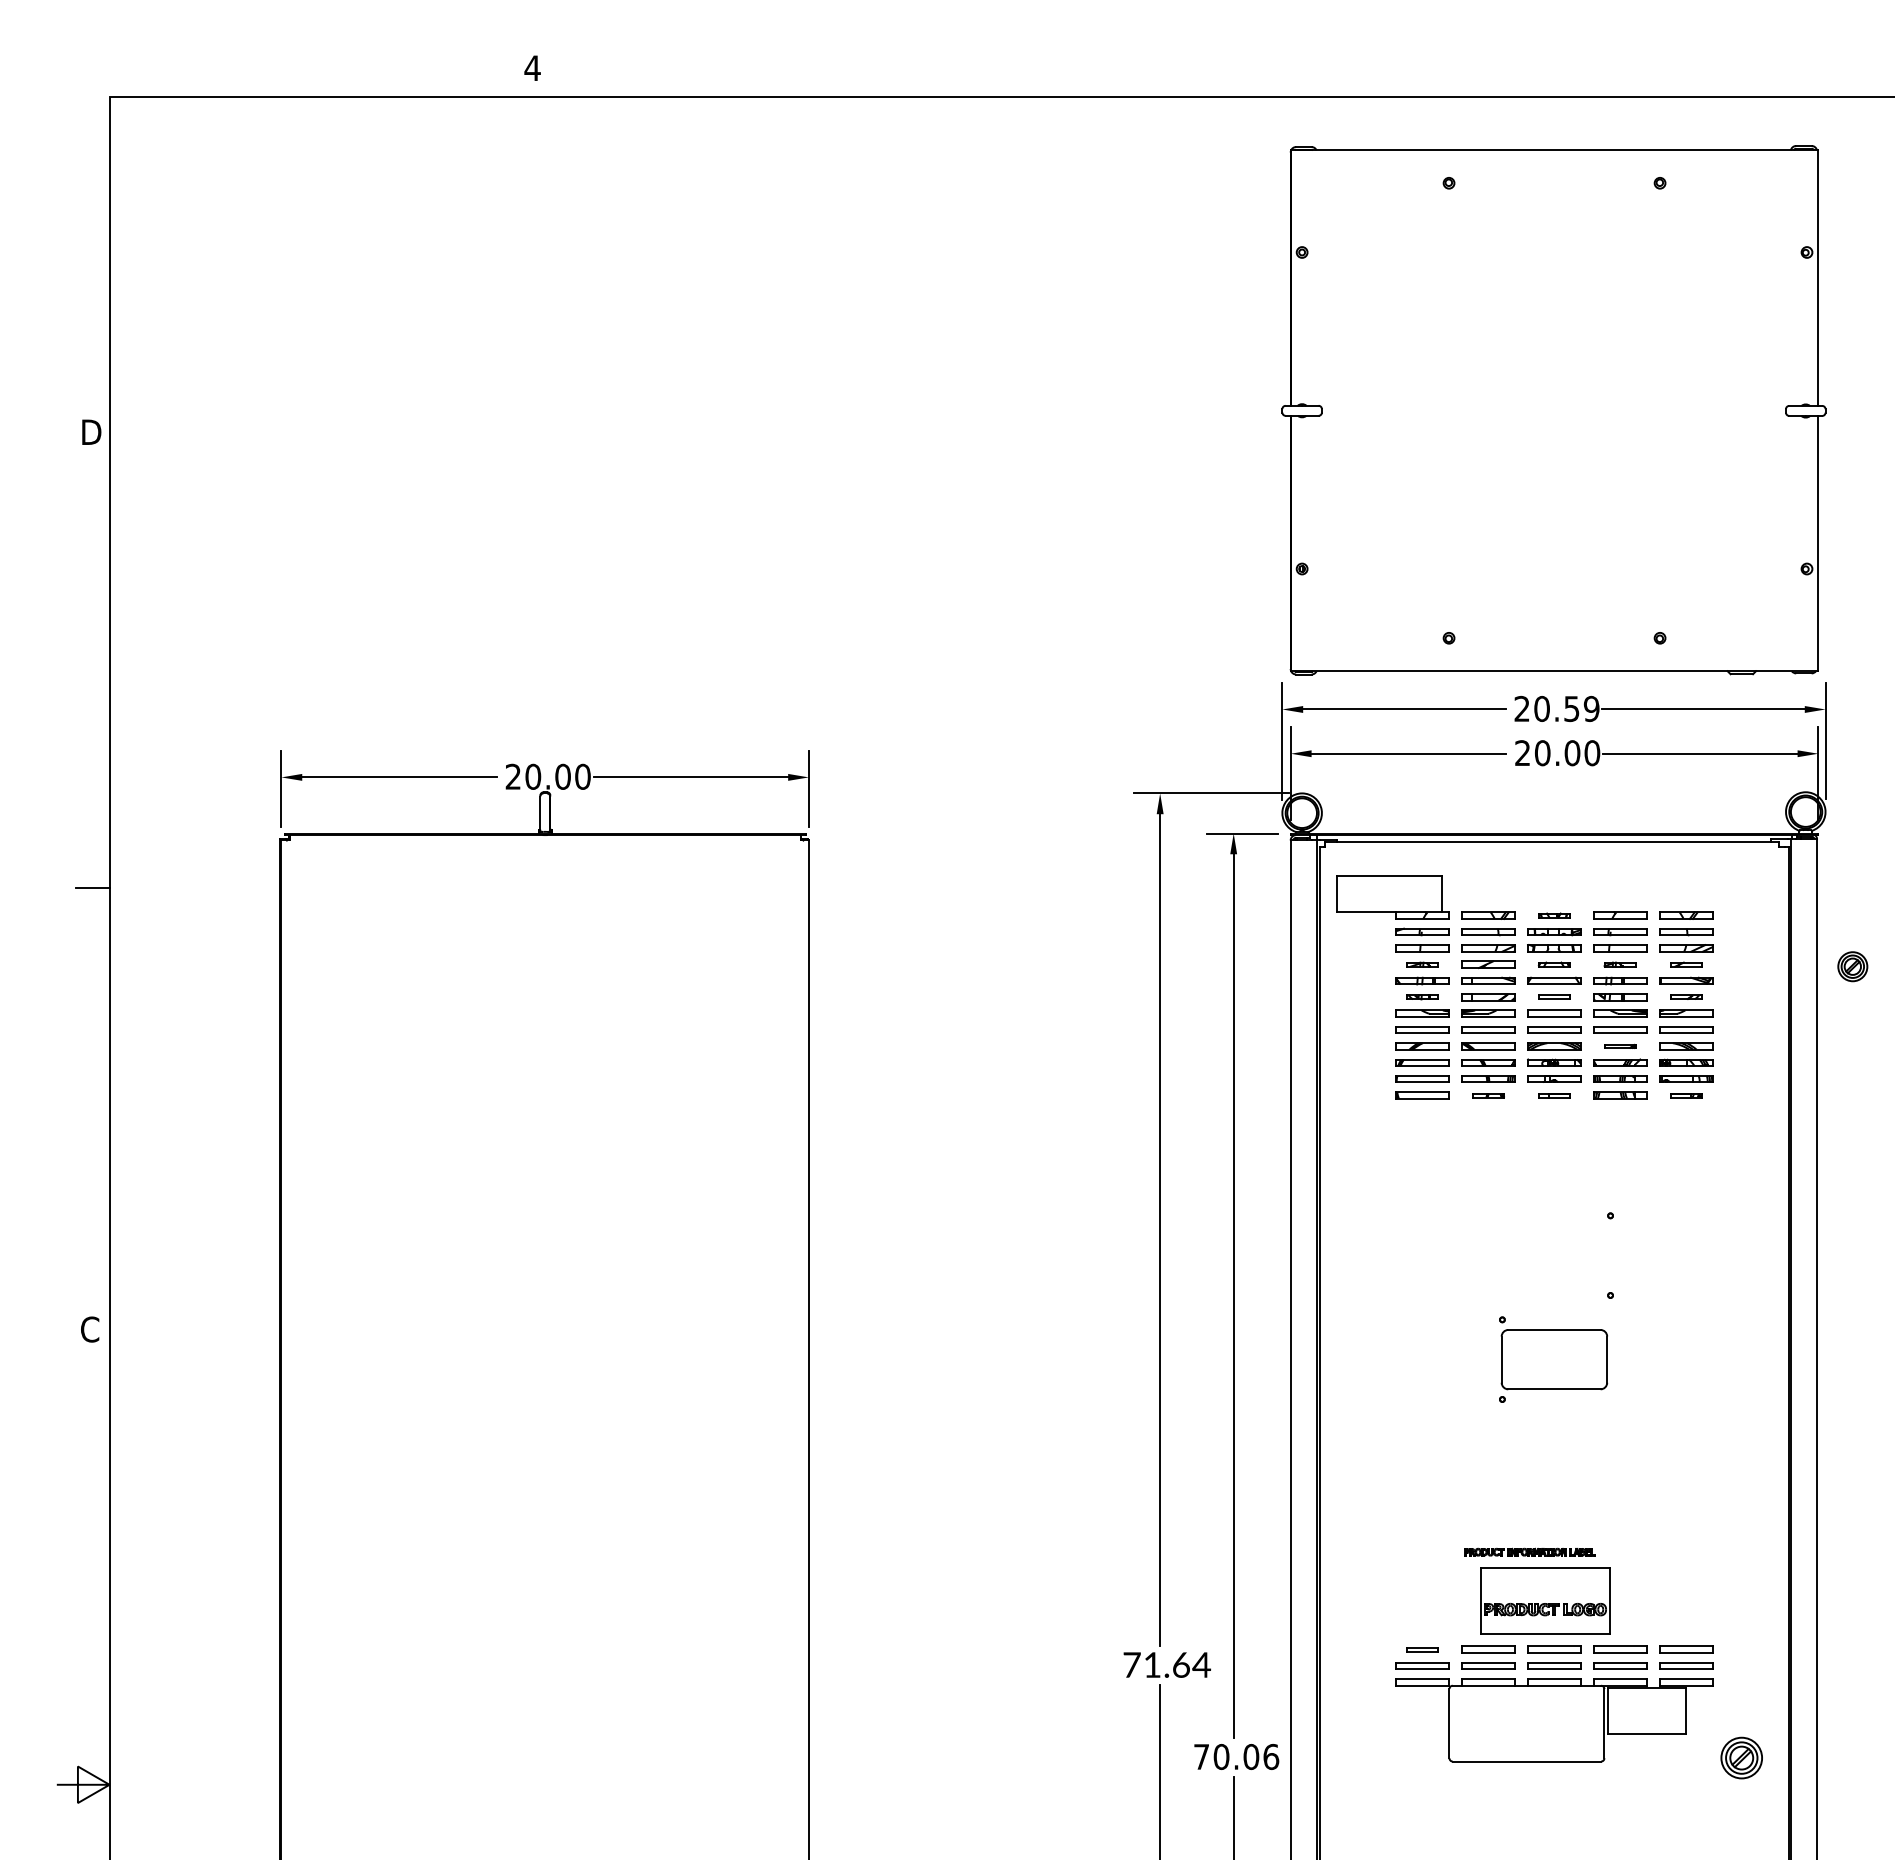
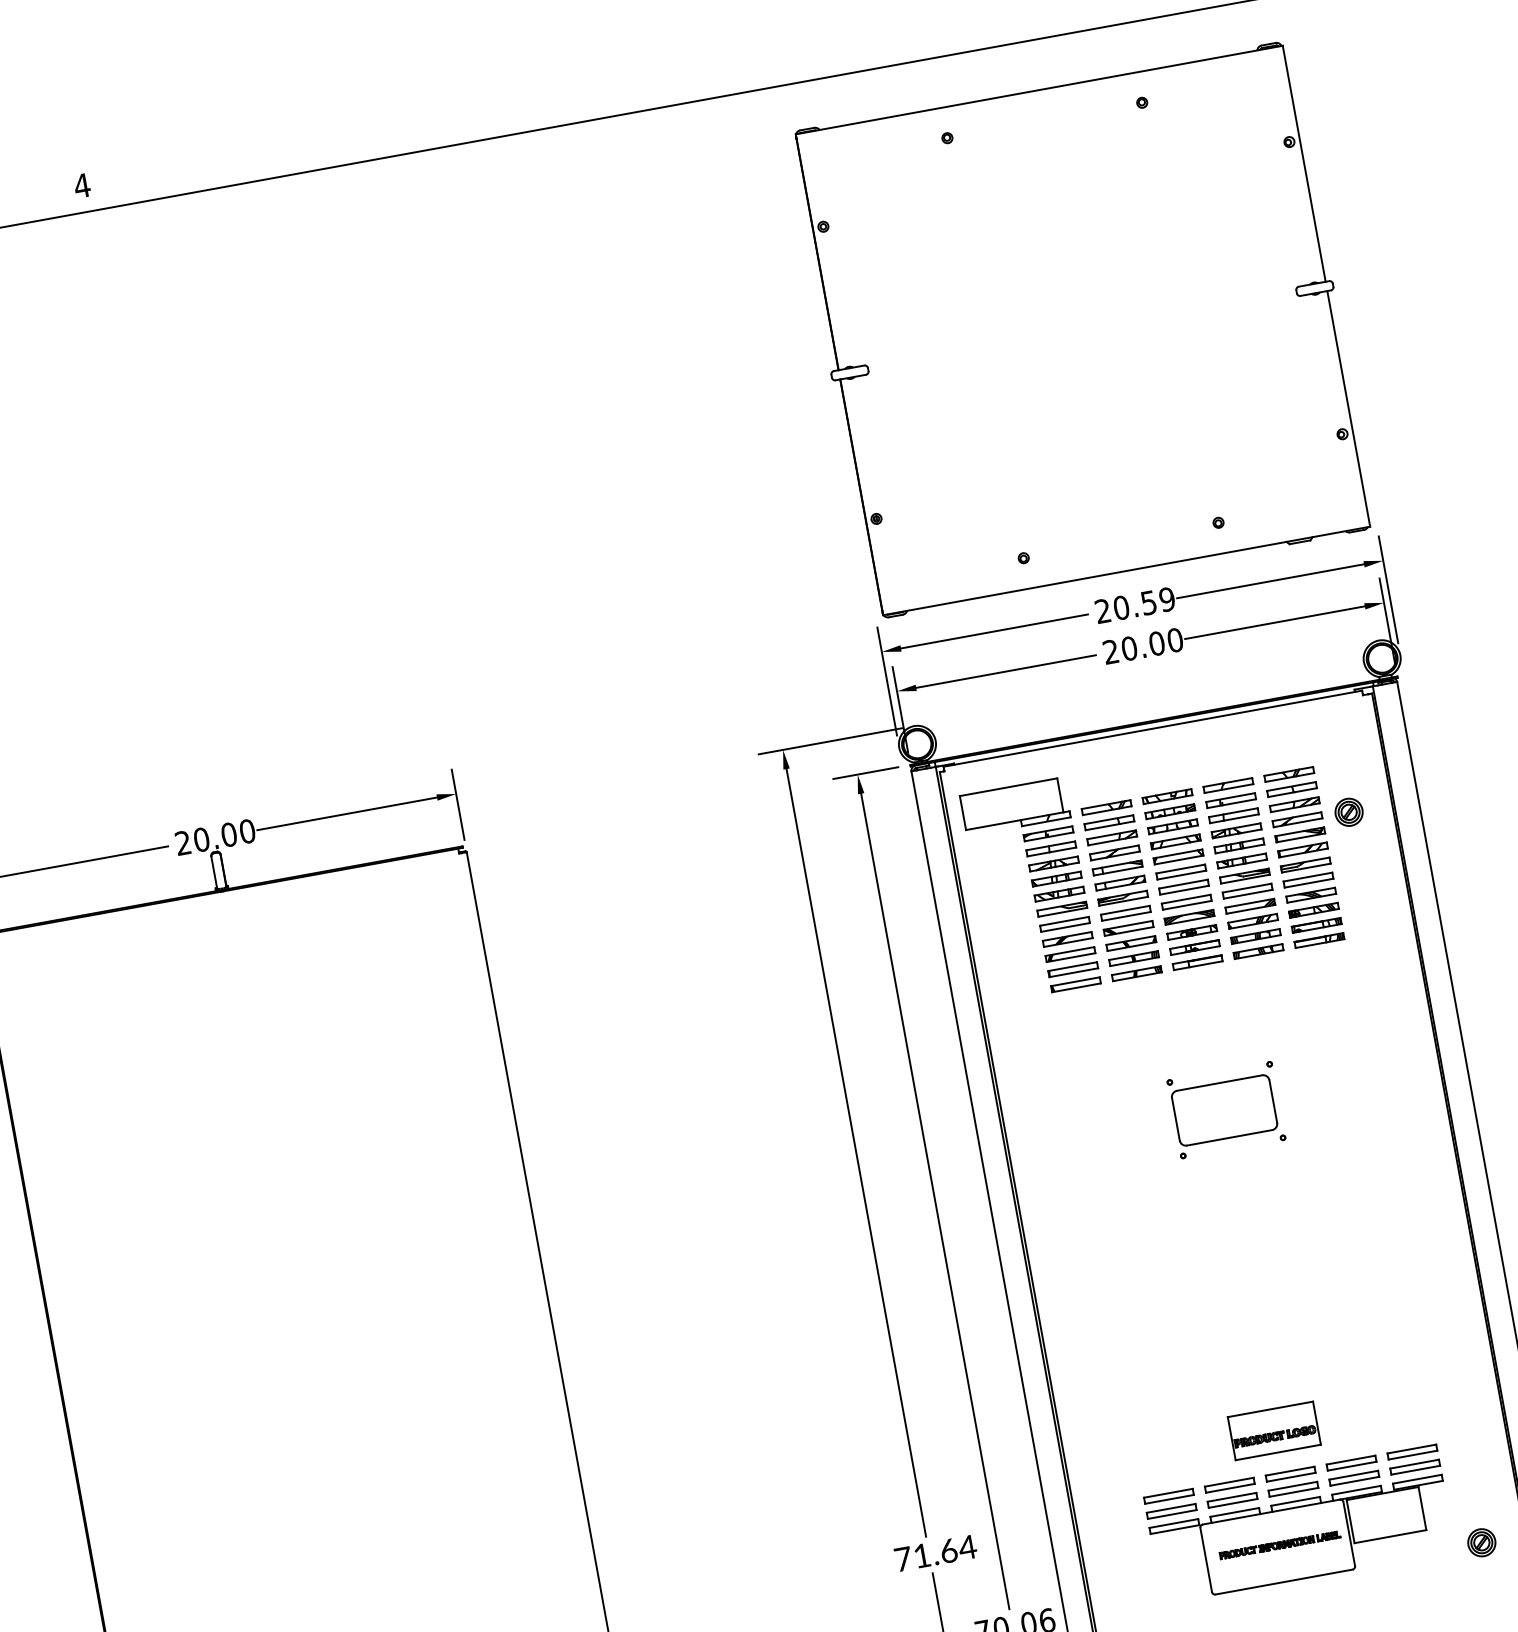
part: (1554, 915) -> (1167, 796), size x1.67
part: (1422, 964) -> (1053, 863), size x1.67
part: (1554, 964) -> (1175, 841), size x1.67
part: (1620, 964) -> (1236, 830), size x1.67
part: (1686, 964) -> (1297, 819), size x1.67
part: (1852, 966) -> (1348, 812), moved
part: (1422, 997) -> (1059, 894), size x1.67
part: (1554, 997) -> (1181, 872), size x1.67
part: (1686, 997) -> (1303, 850), size x1.67
part: (1620, 1046) -> (1250, 906), size x1.67
part: (1488, 1095) -> (1136, 973), size x1.67
part: (1554, 1095) -> (1197, 962), size x1.67
part: (1686, 1095) -> (1319, 940), size x1.67
part: (1553, 1359) -> (1223, 1110), moved
part: (1529, 1551) -> (1279, 1544), moved
part: (1545, 1601) -> (1274, 1431), size x0.71
part: (1422, 1649) -> (1168, 1496), size x1.67
part: (1741, 1757) -> (1481, 1542), size x0.71

